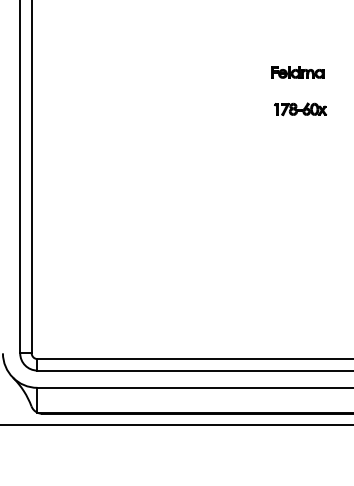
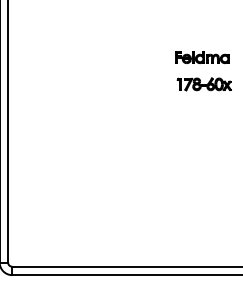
part: (297, 72) -> (202, 57), size x1.43
part: (300, 109) -> (204, 84), size x1.43

